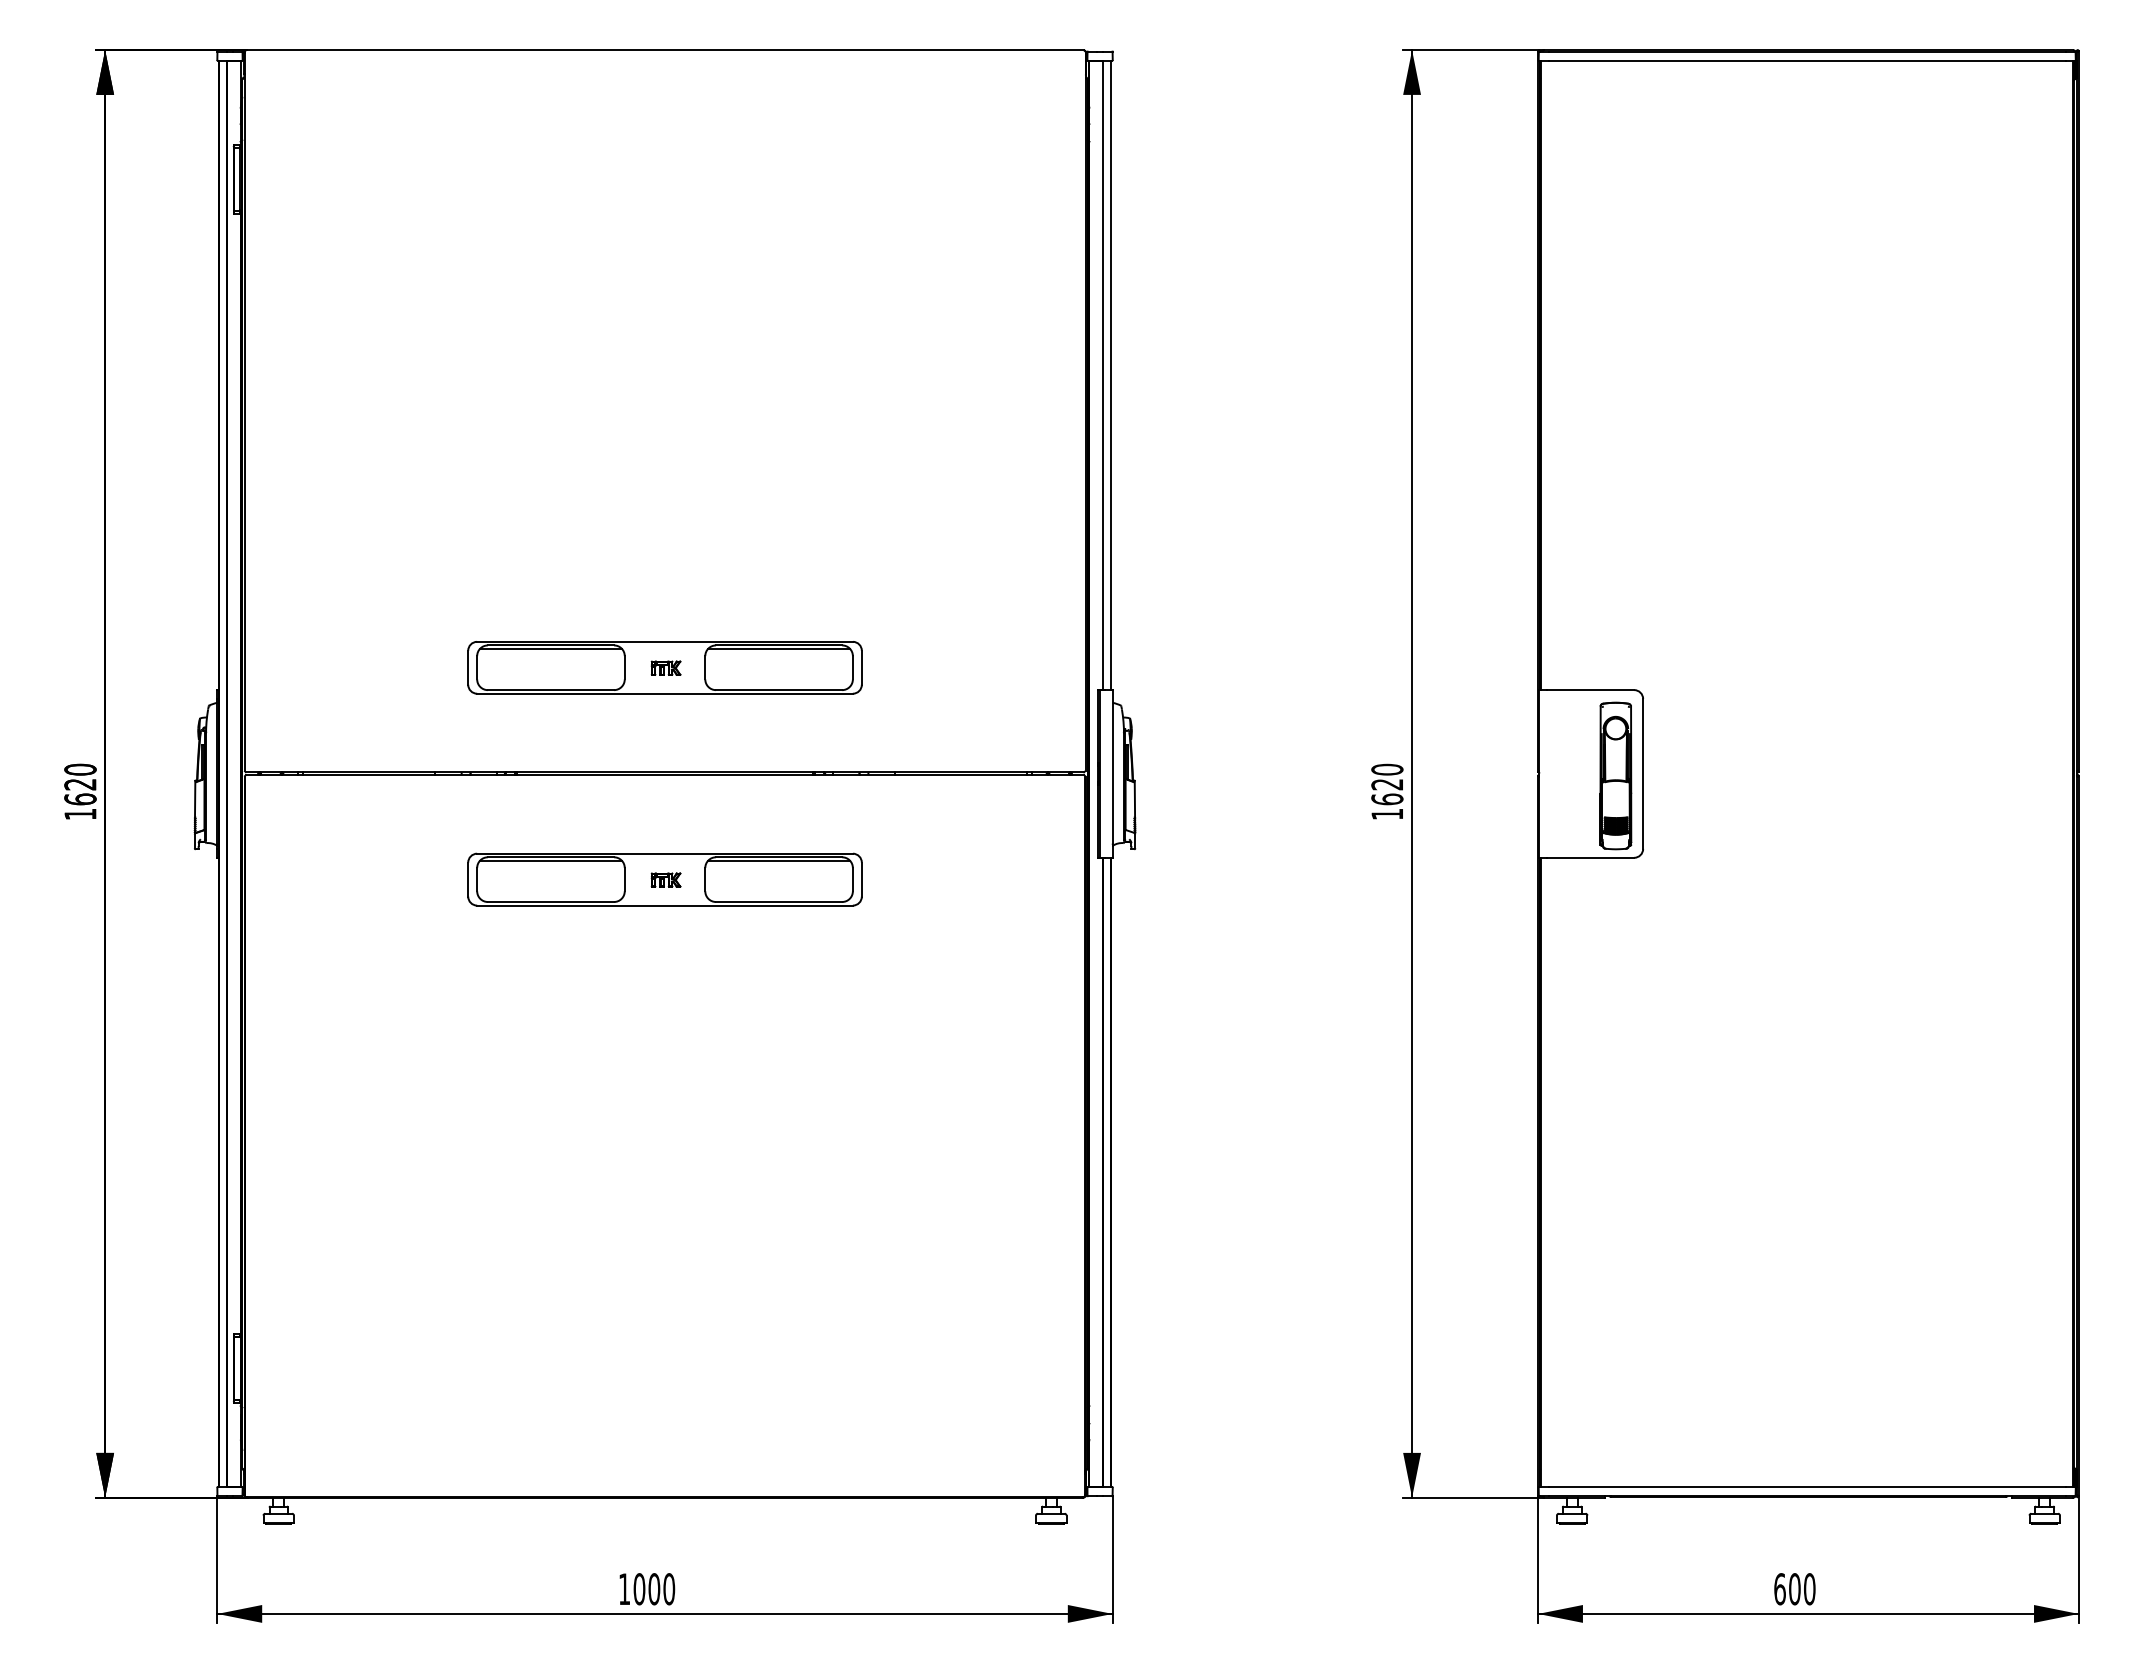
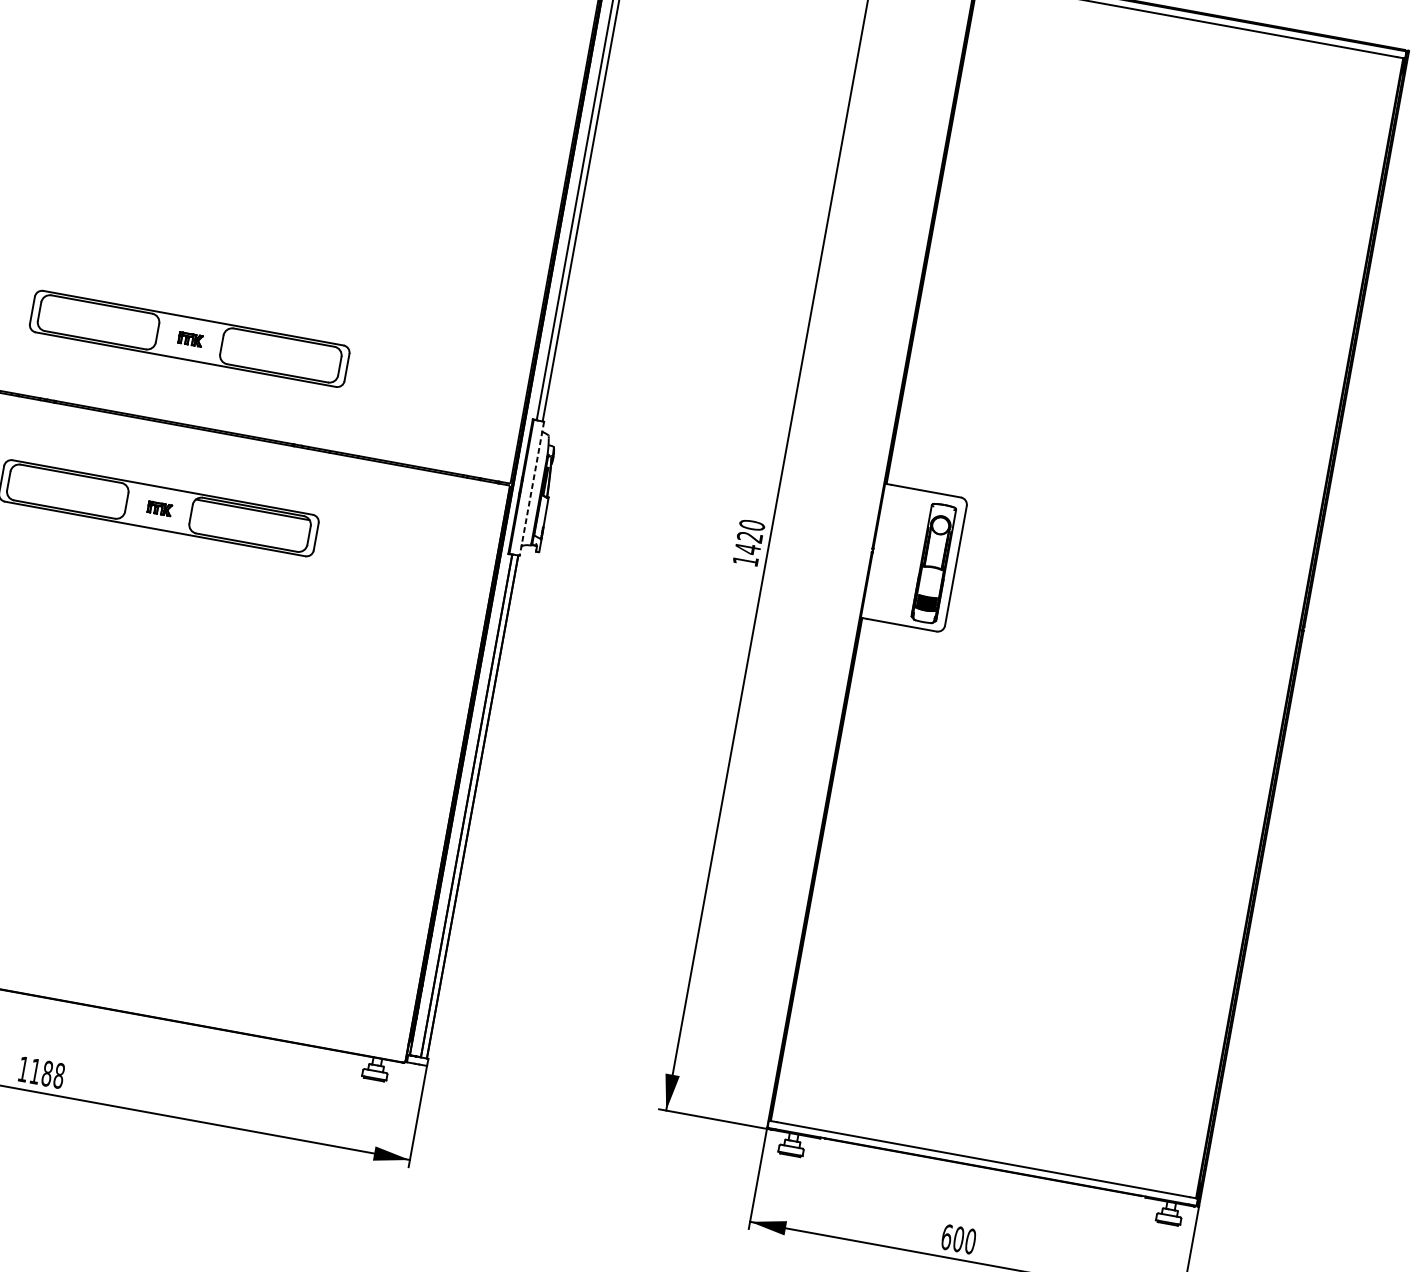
line: (550, 649) -> (100, 307), removed
line: (778, 649) -> (283, 340), removed
line: (1112, 773) -> (531, 488), solid -> dashed
text: (1387, 799) -> (747, 549), 1620 -> 1420
line: (550, 860) -> (70, 476), removed
text: (654, 1589) -> (47, 1073), 1000 -> 1188

